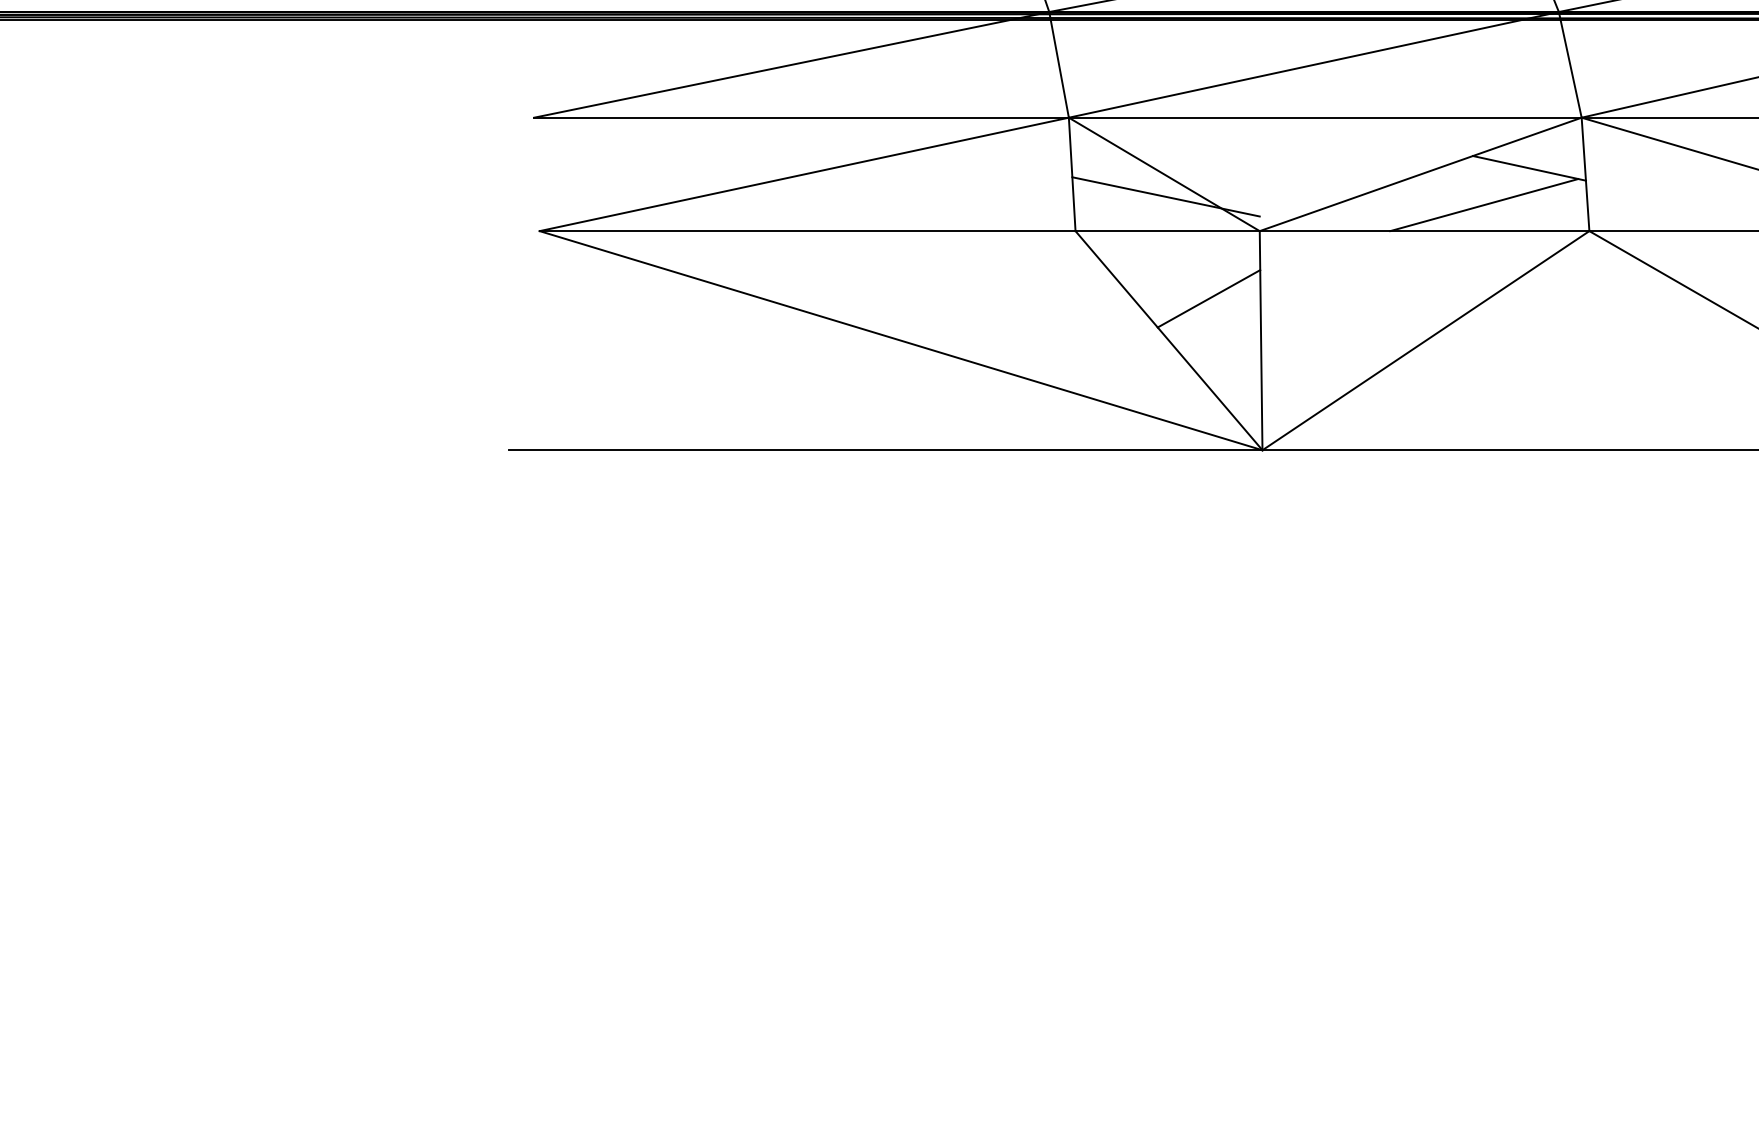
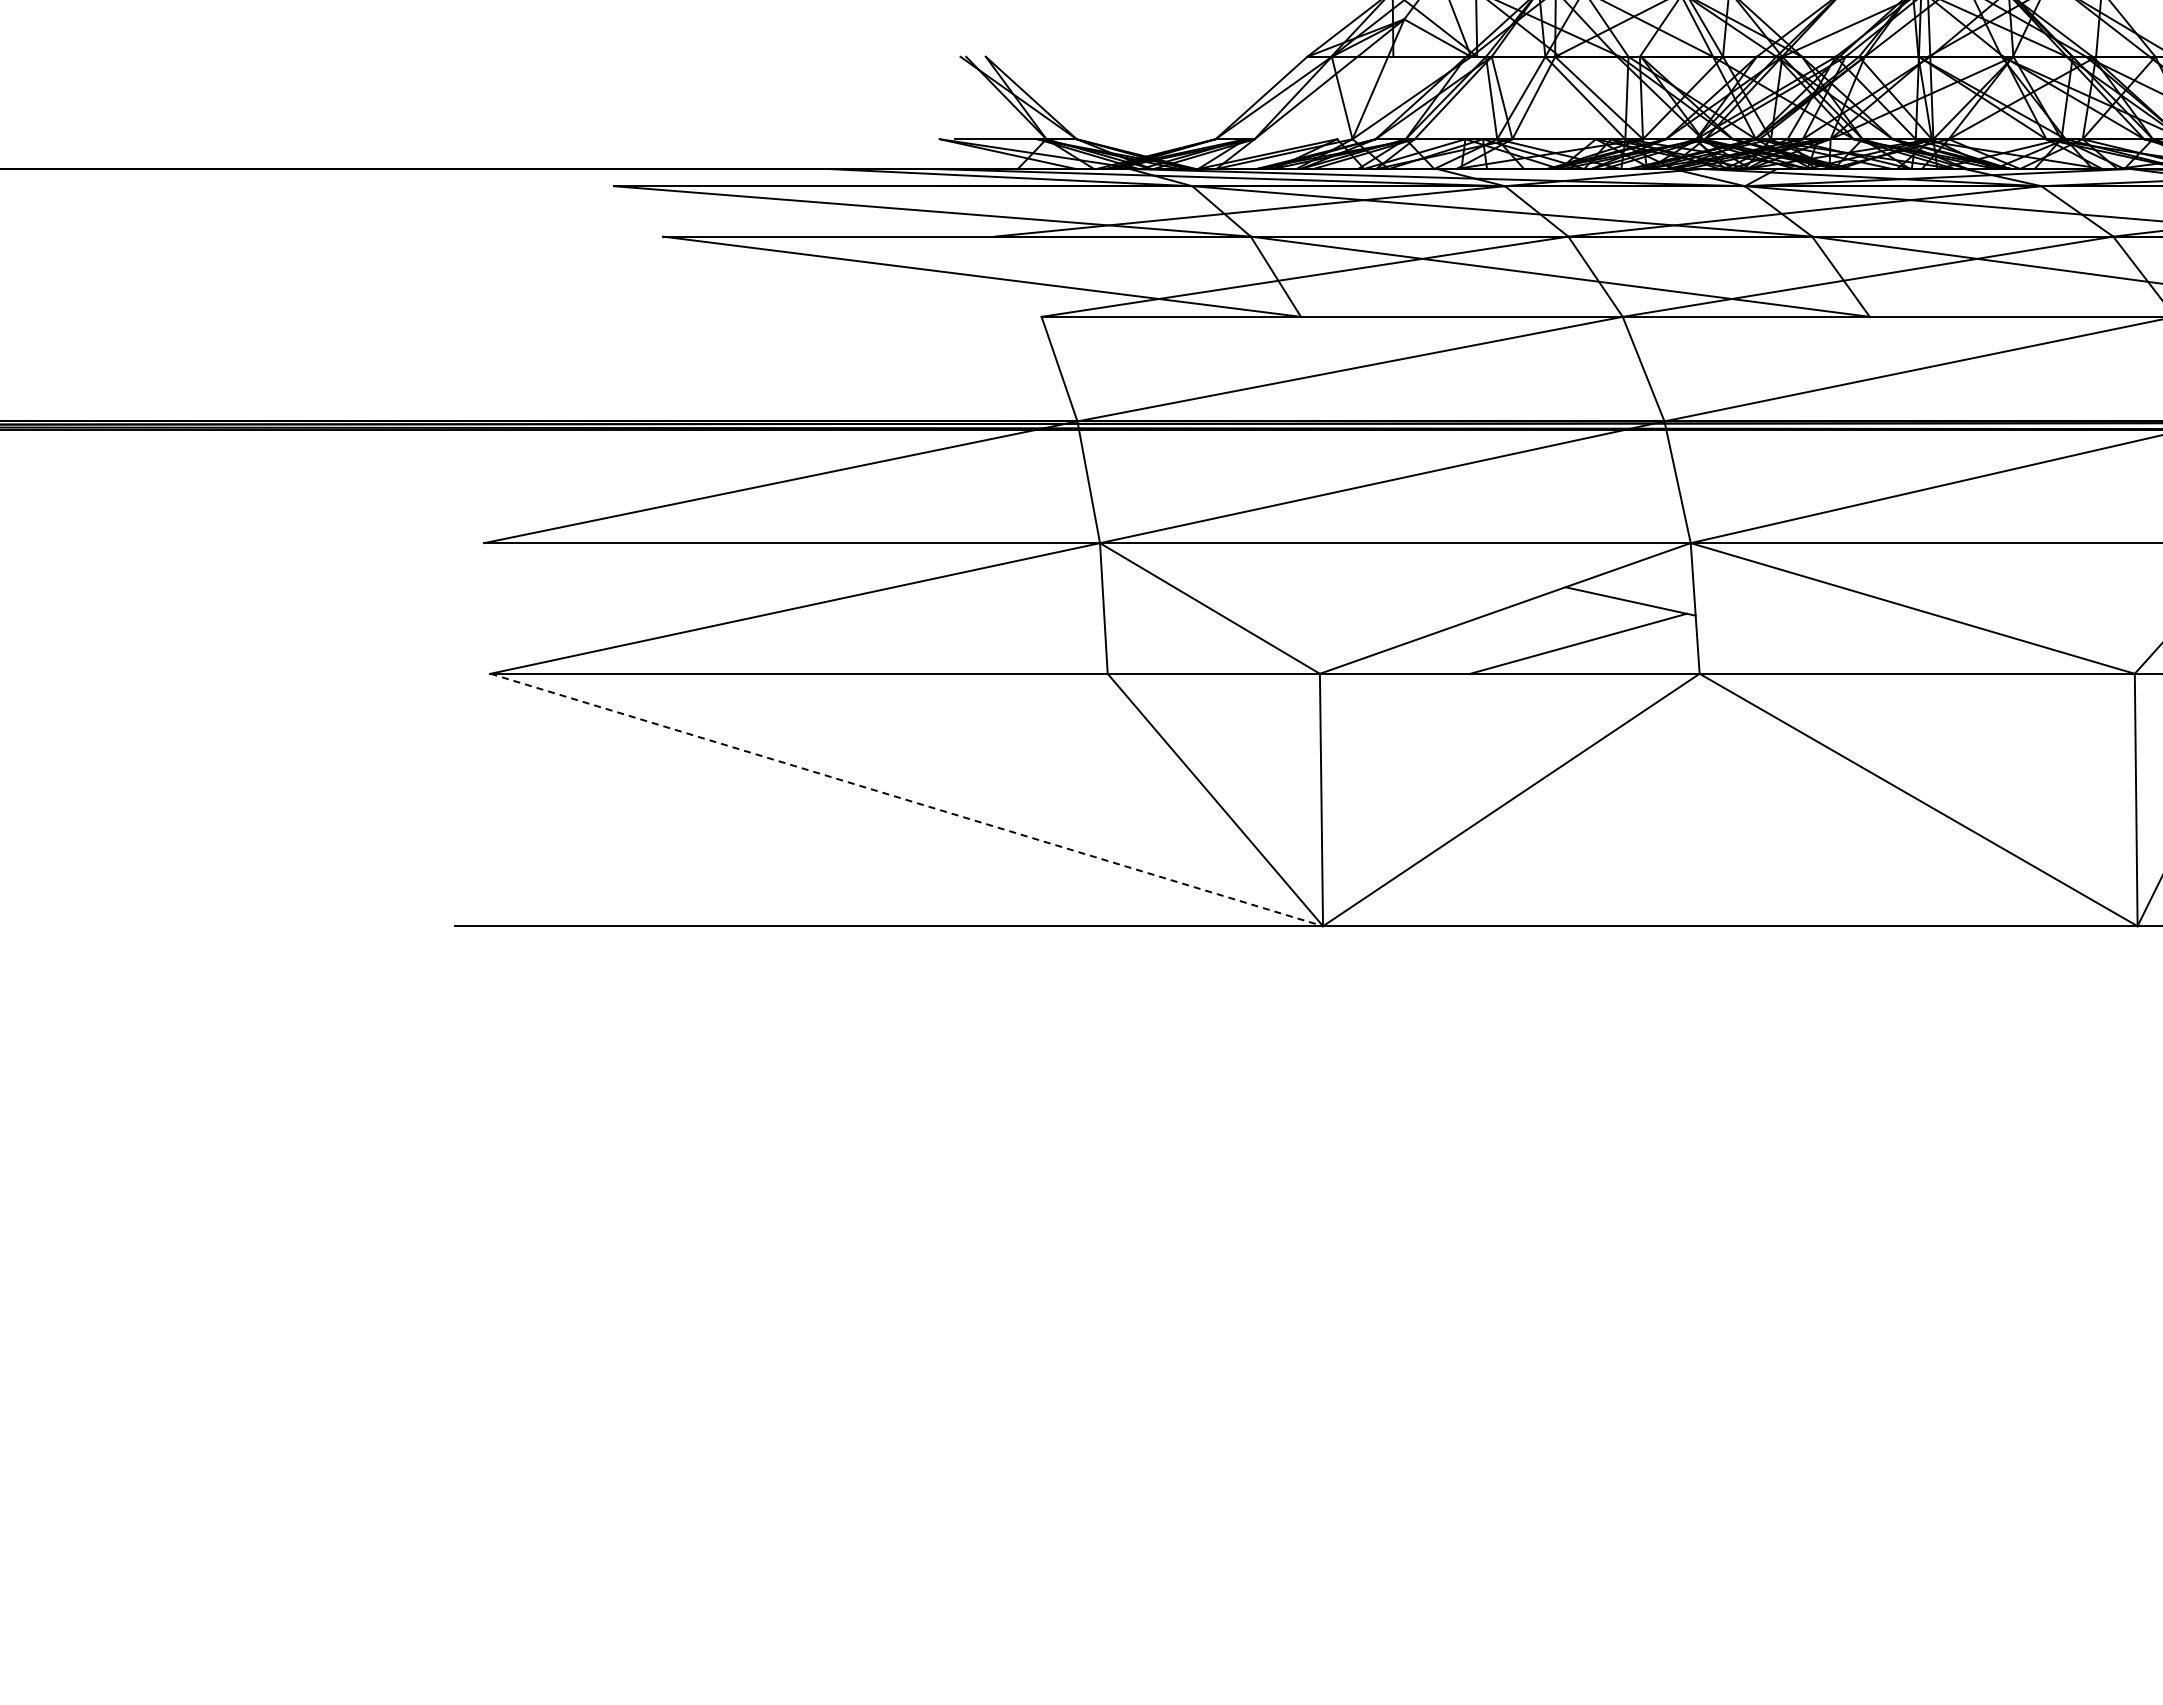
line: (1165, 196) -> (1211, 633), removed
line: (1209, 298) -> (1261, 751), removed
line: (901, 341) -> (907, 800), solid -> dashed

